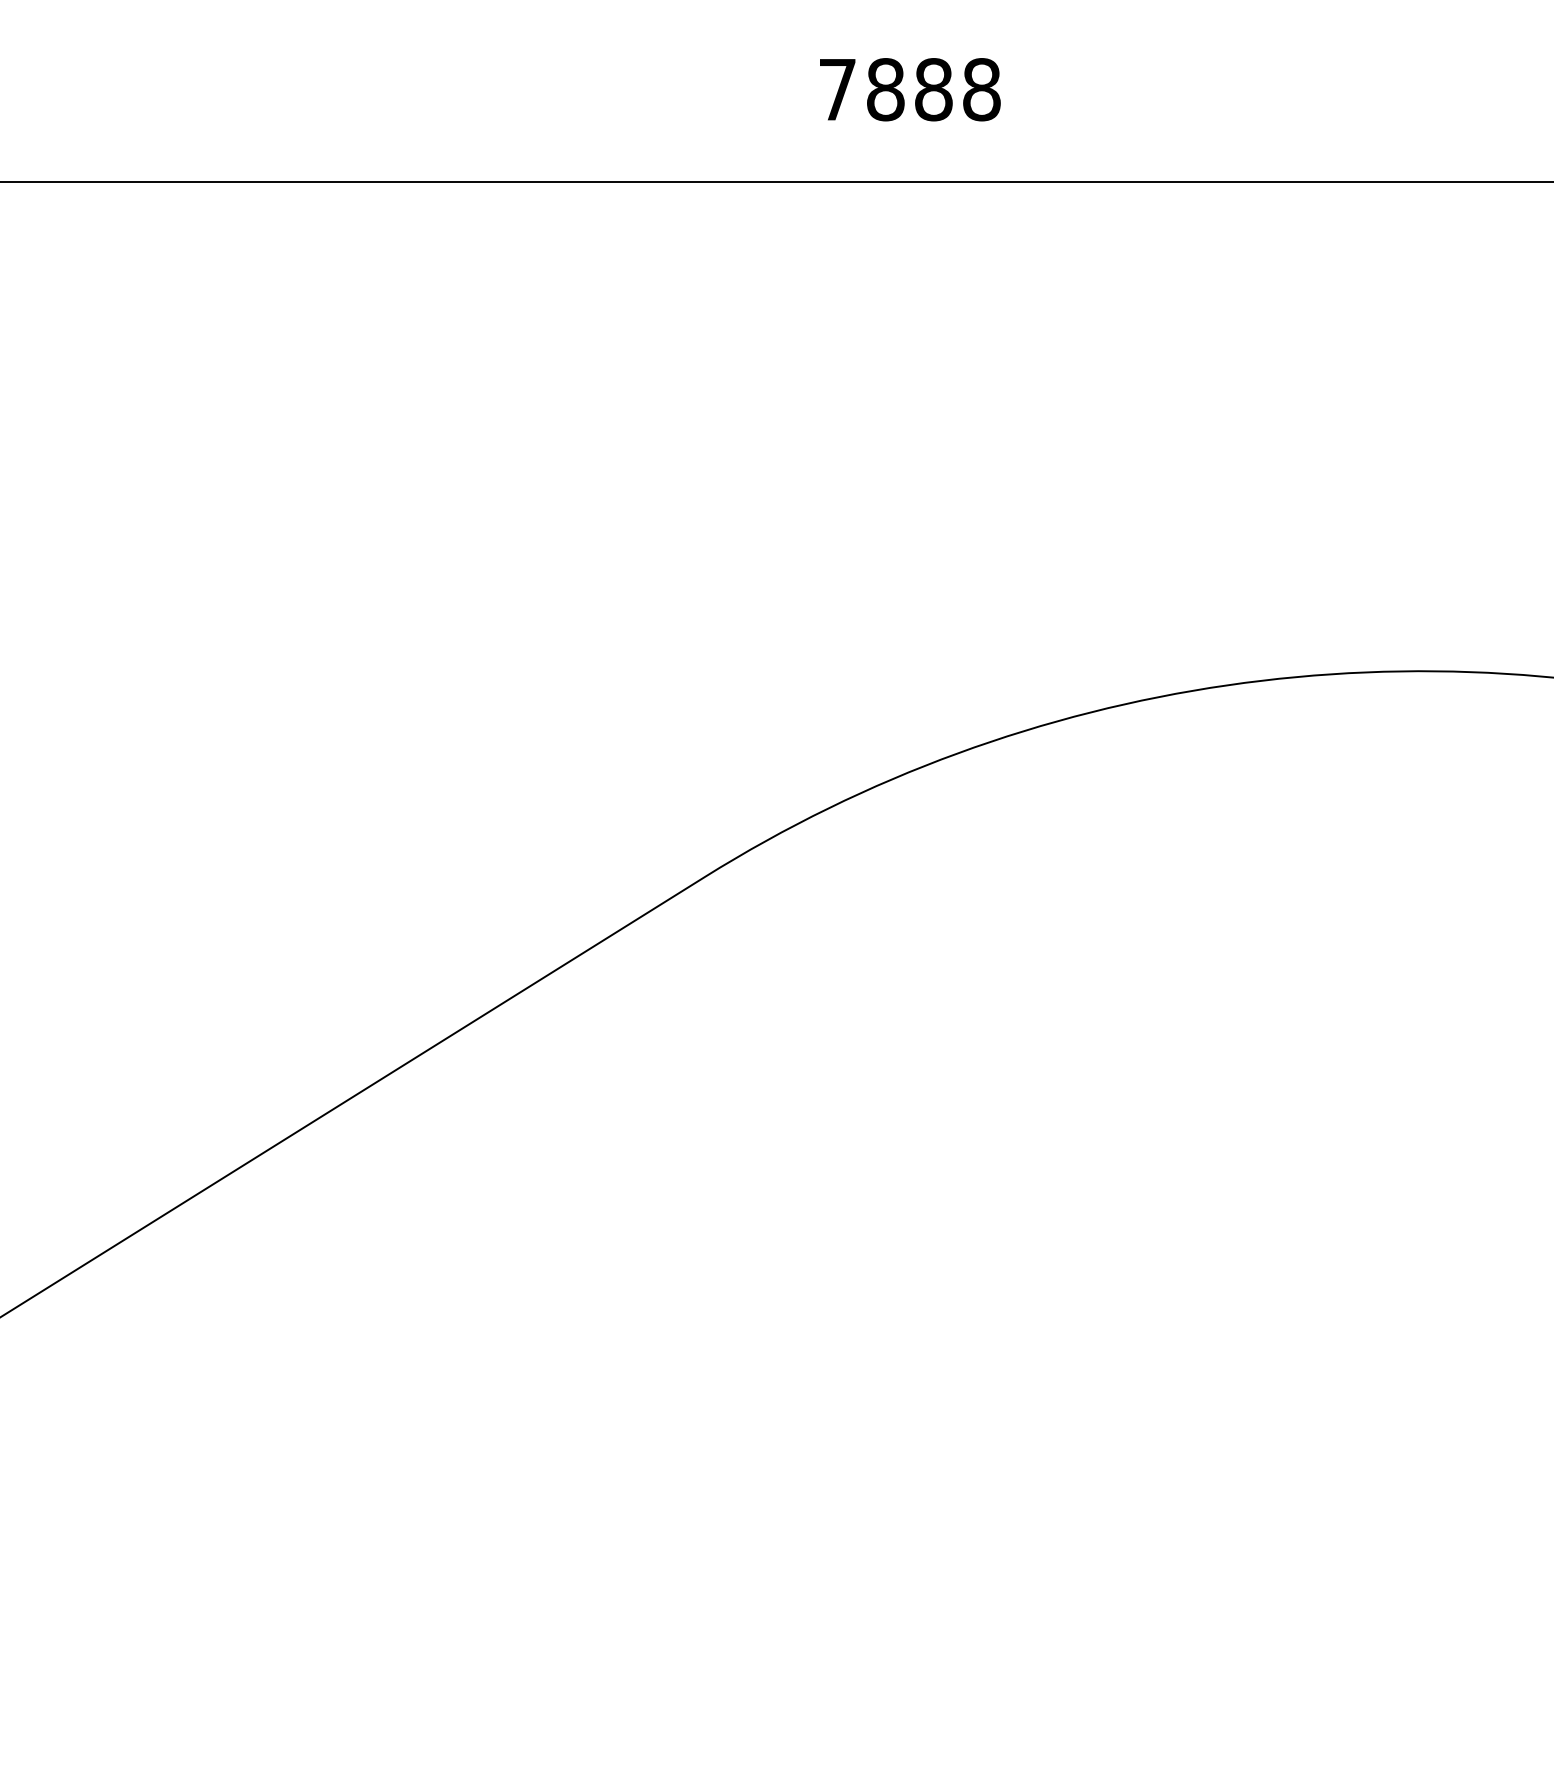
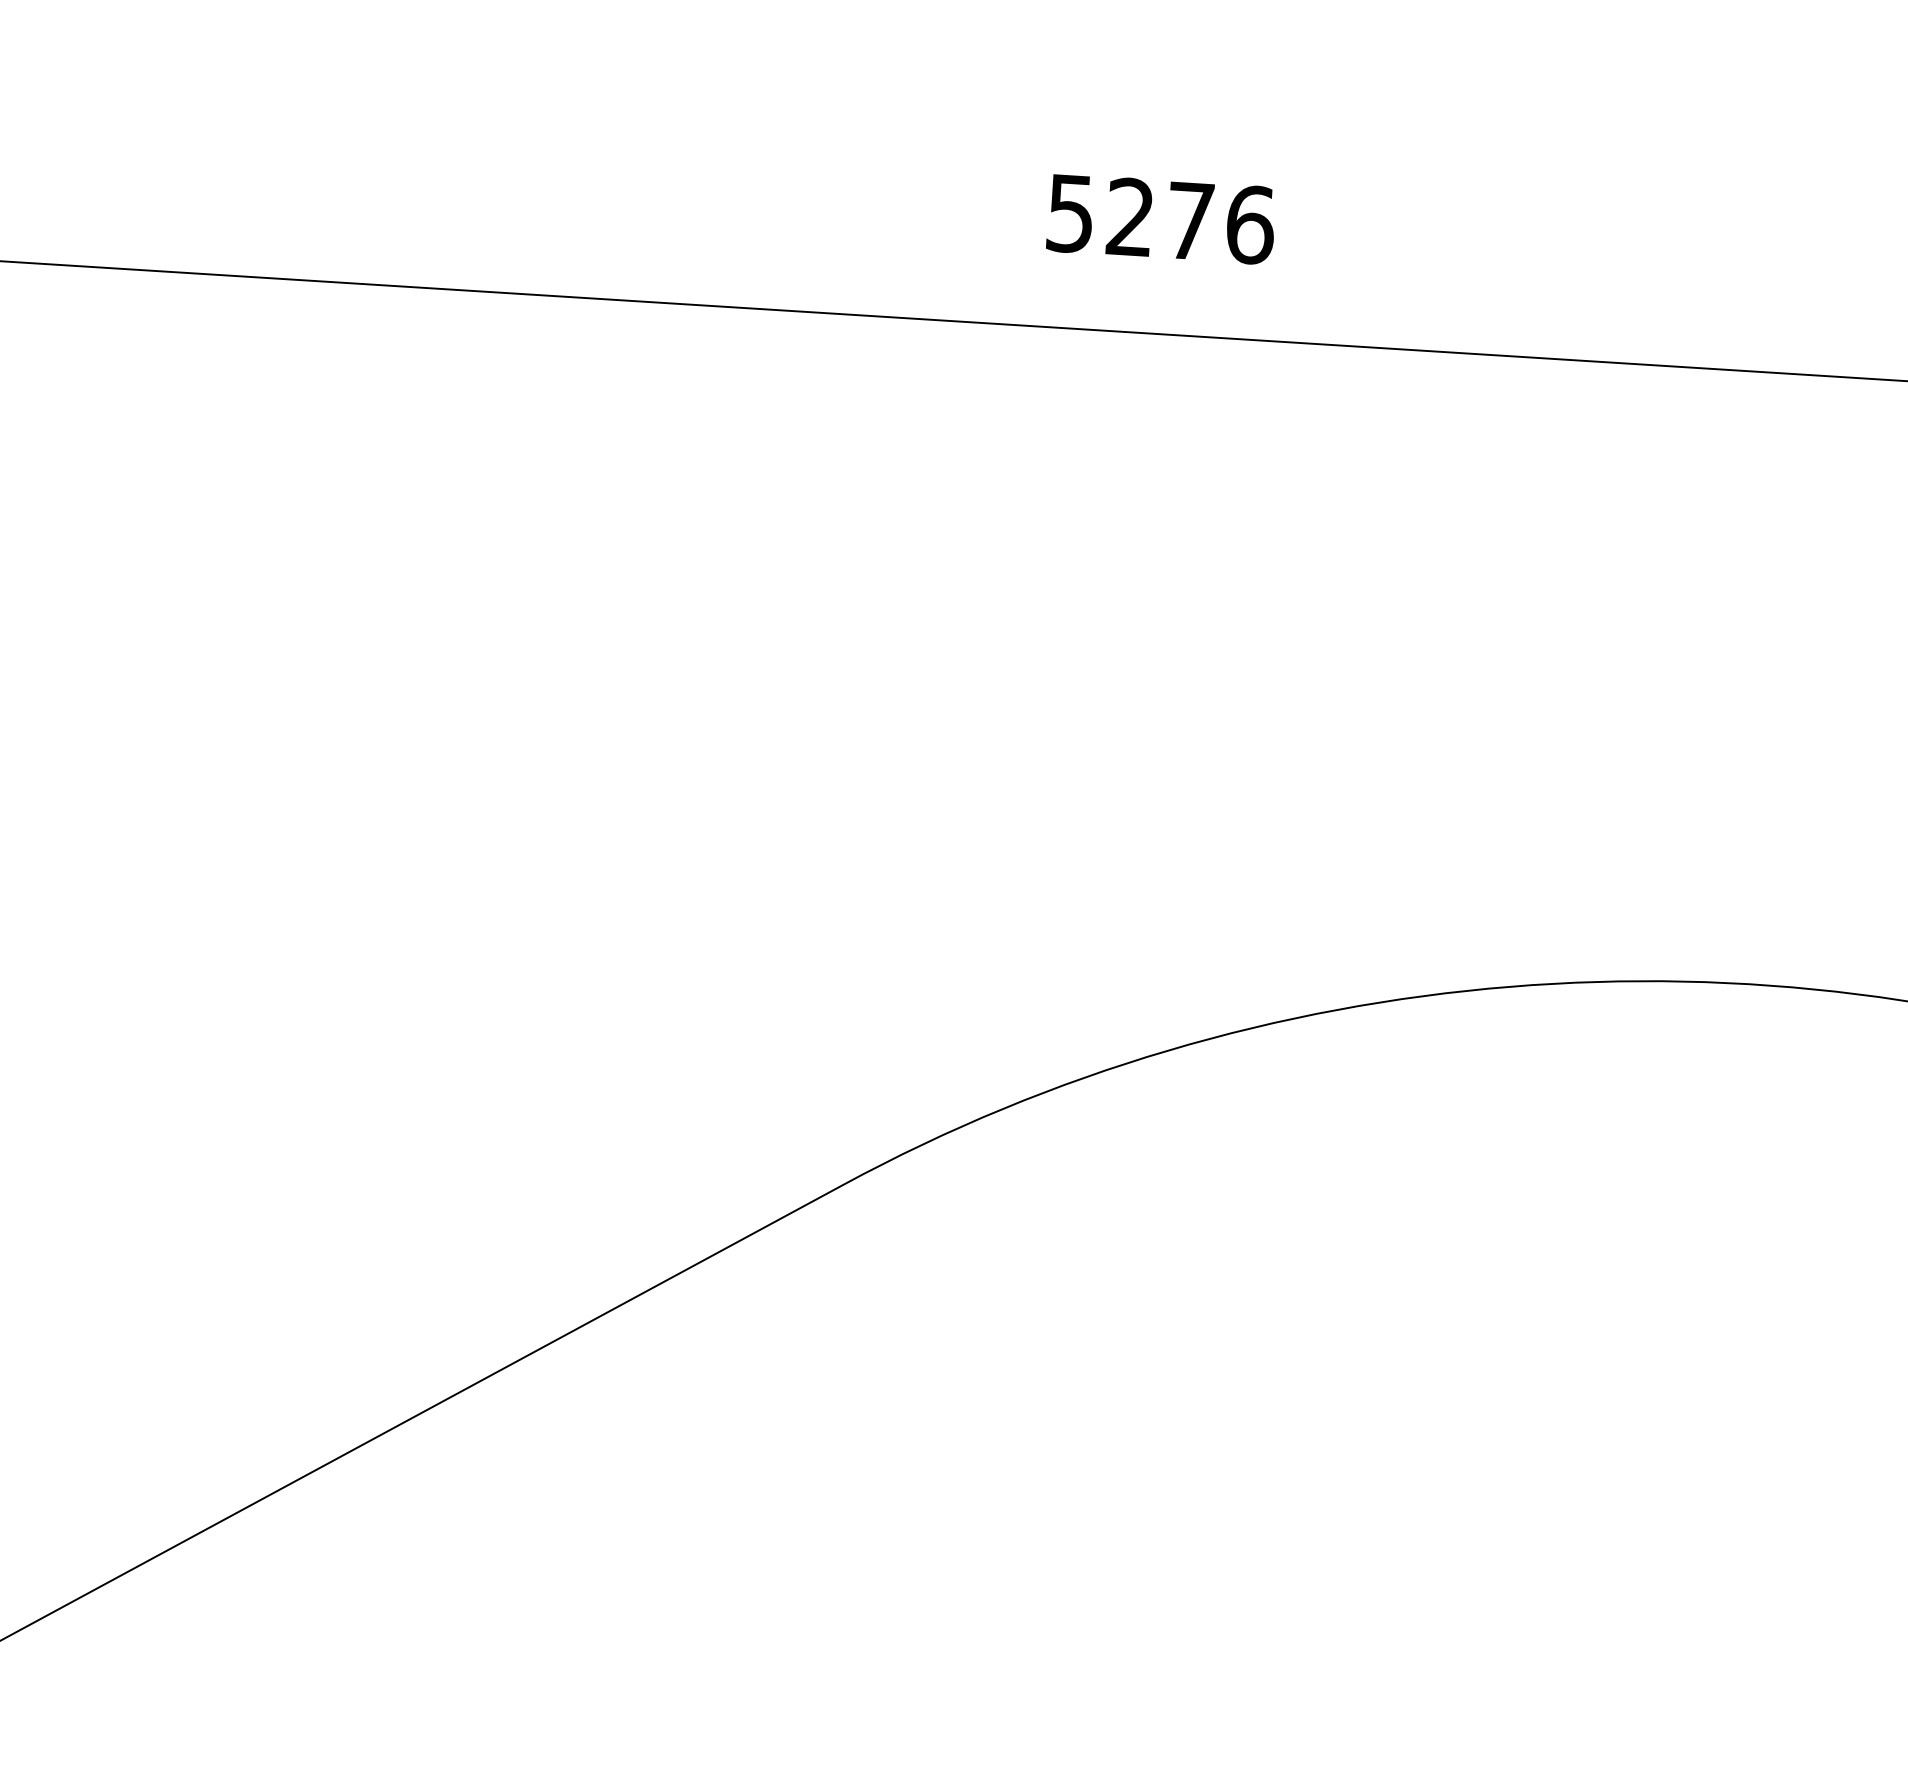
text: (910, 89) -> (1161, 219), 7888 -> 5276

